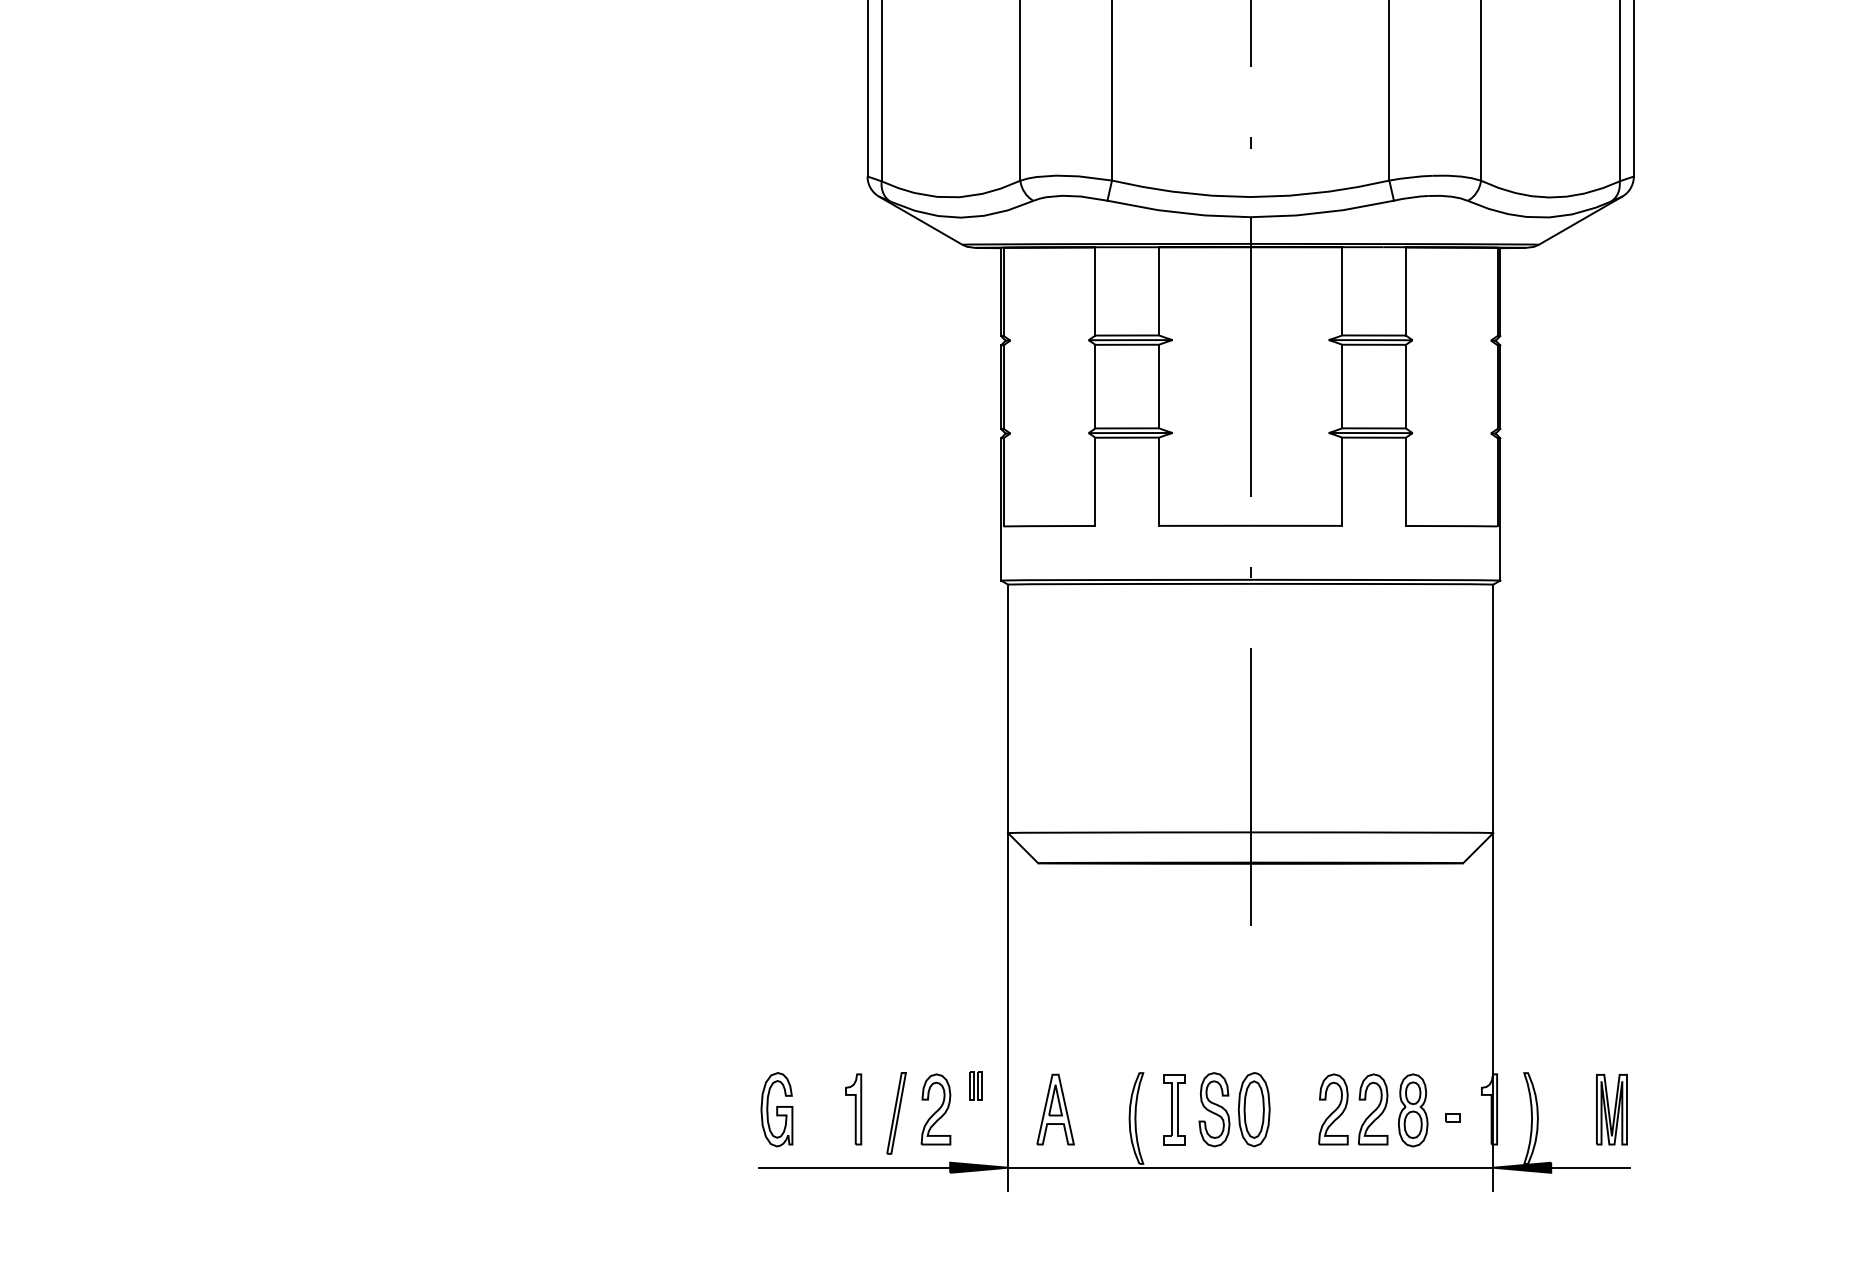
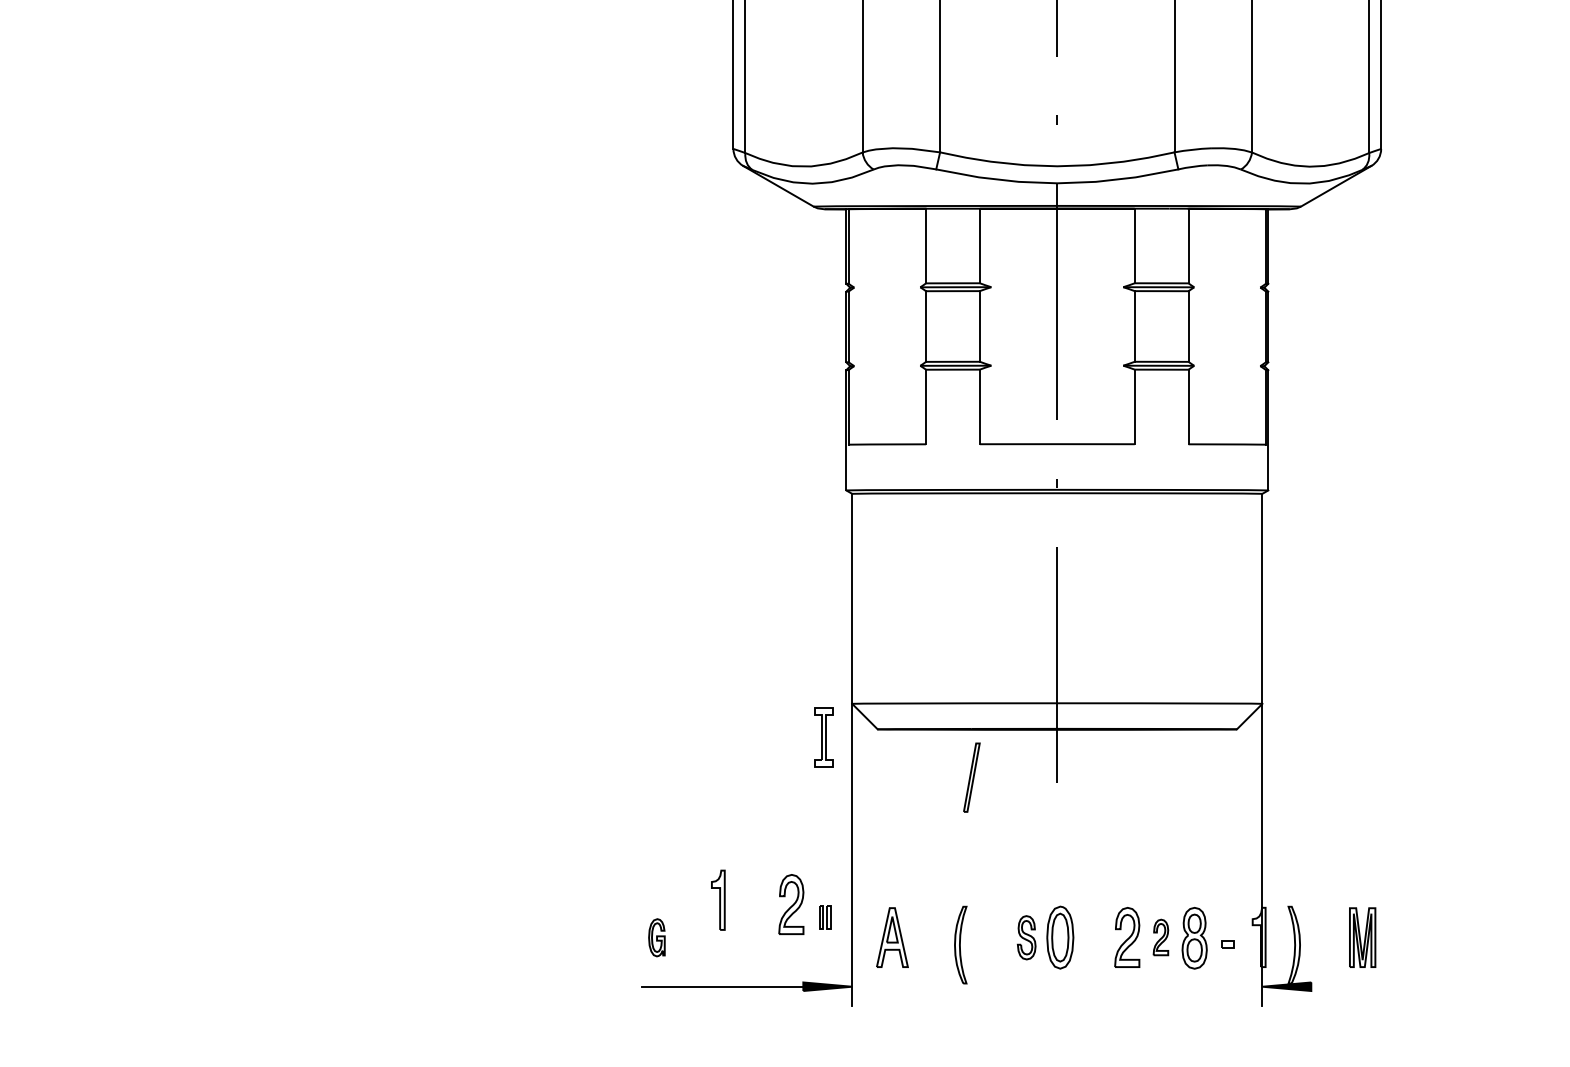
part: (776, 1109) -> (656, 937), size x0.6
part: (853, 1109) -> (718, 900), moved
part: (935, 1109) -> (790, 904), moved
part: (1174, 1109) -> (823, 737), moved
part: (1214, 1109) -> (1026, 937), size x0.7
part: (1373, 1109) -> (1161, 937), size x0.6
part: (896, 1113) -> (971, 777), moved
line: (1250, 1167) -> (1057, 986), removed
line: (1590, 1167) -> (1344, 986), removed

